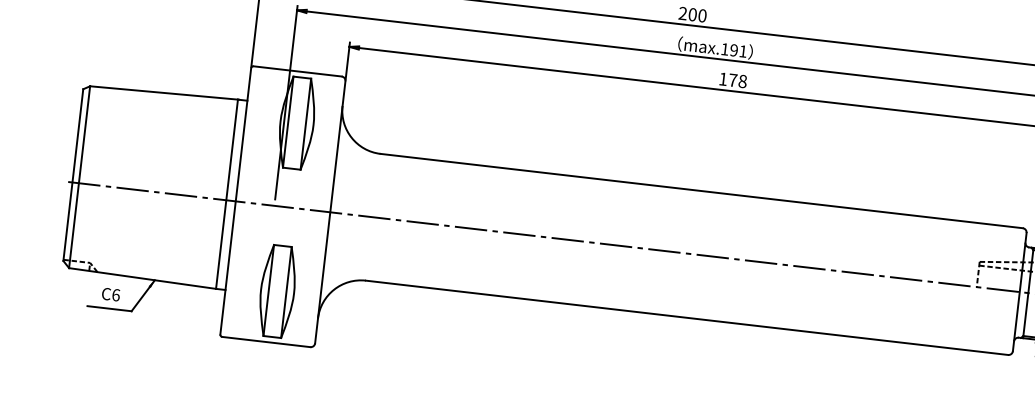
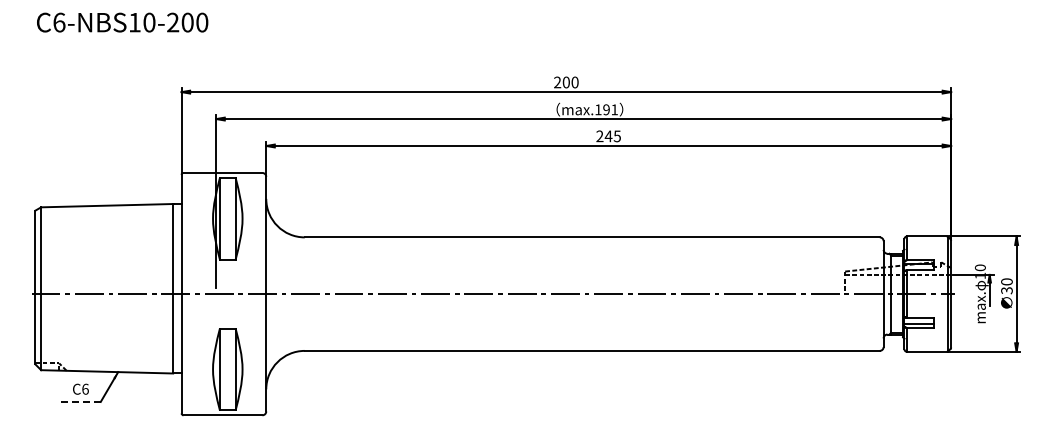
text: (732, 80) -> (608, 136), 178 -> 245
line: (110, 308) -> (81, 401), solid -> dashed

